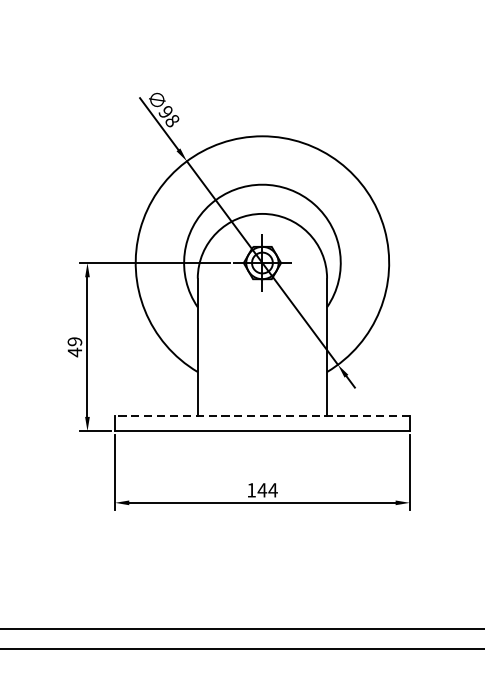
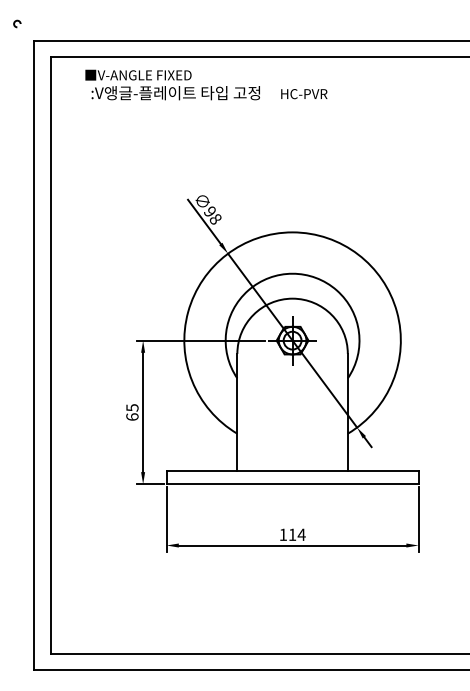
text: (75, 347) -> (132, 412), 49 -> 65
line: (262, 416) -> (292, 471), dashed -> solid
text: (262, 489) -> (292, 534), 144 -> 114

